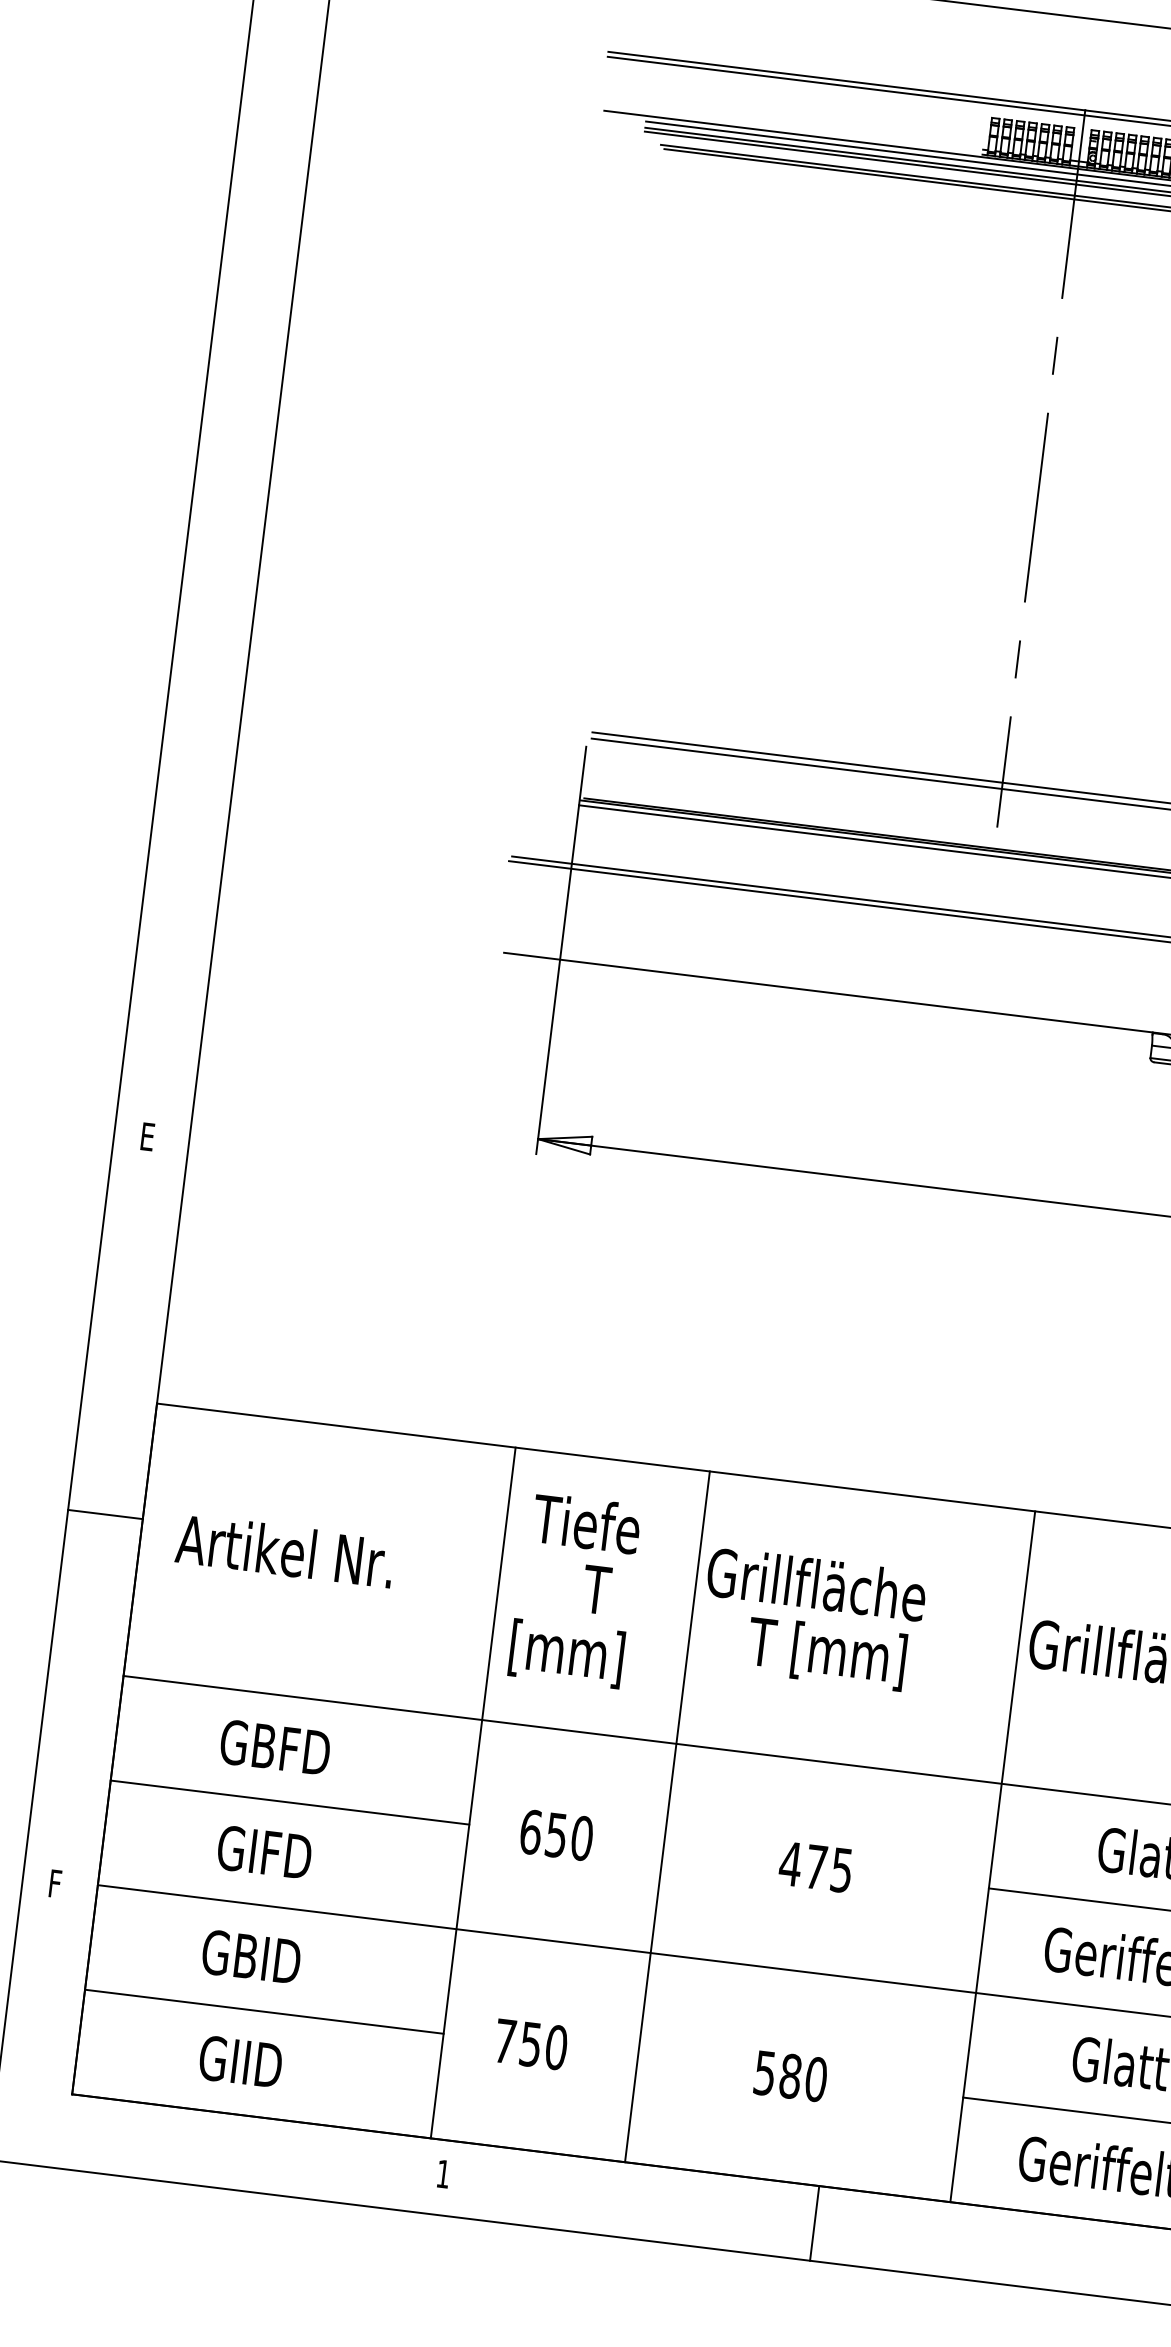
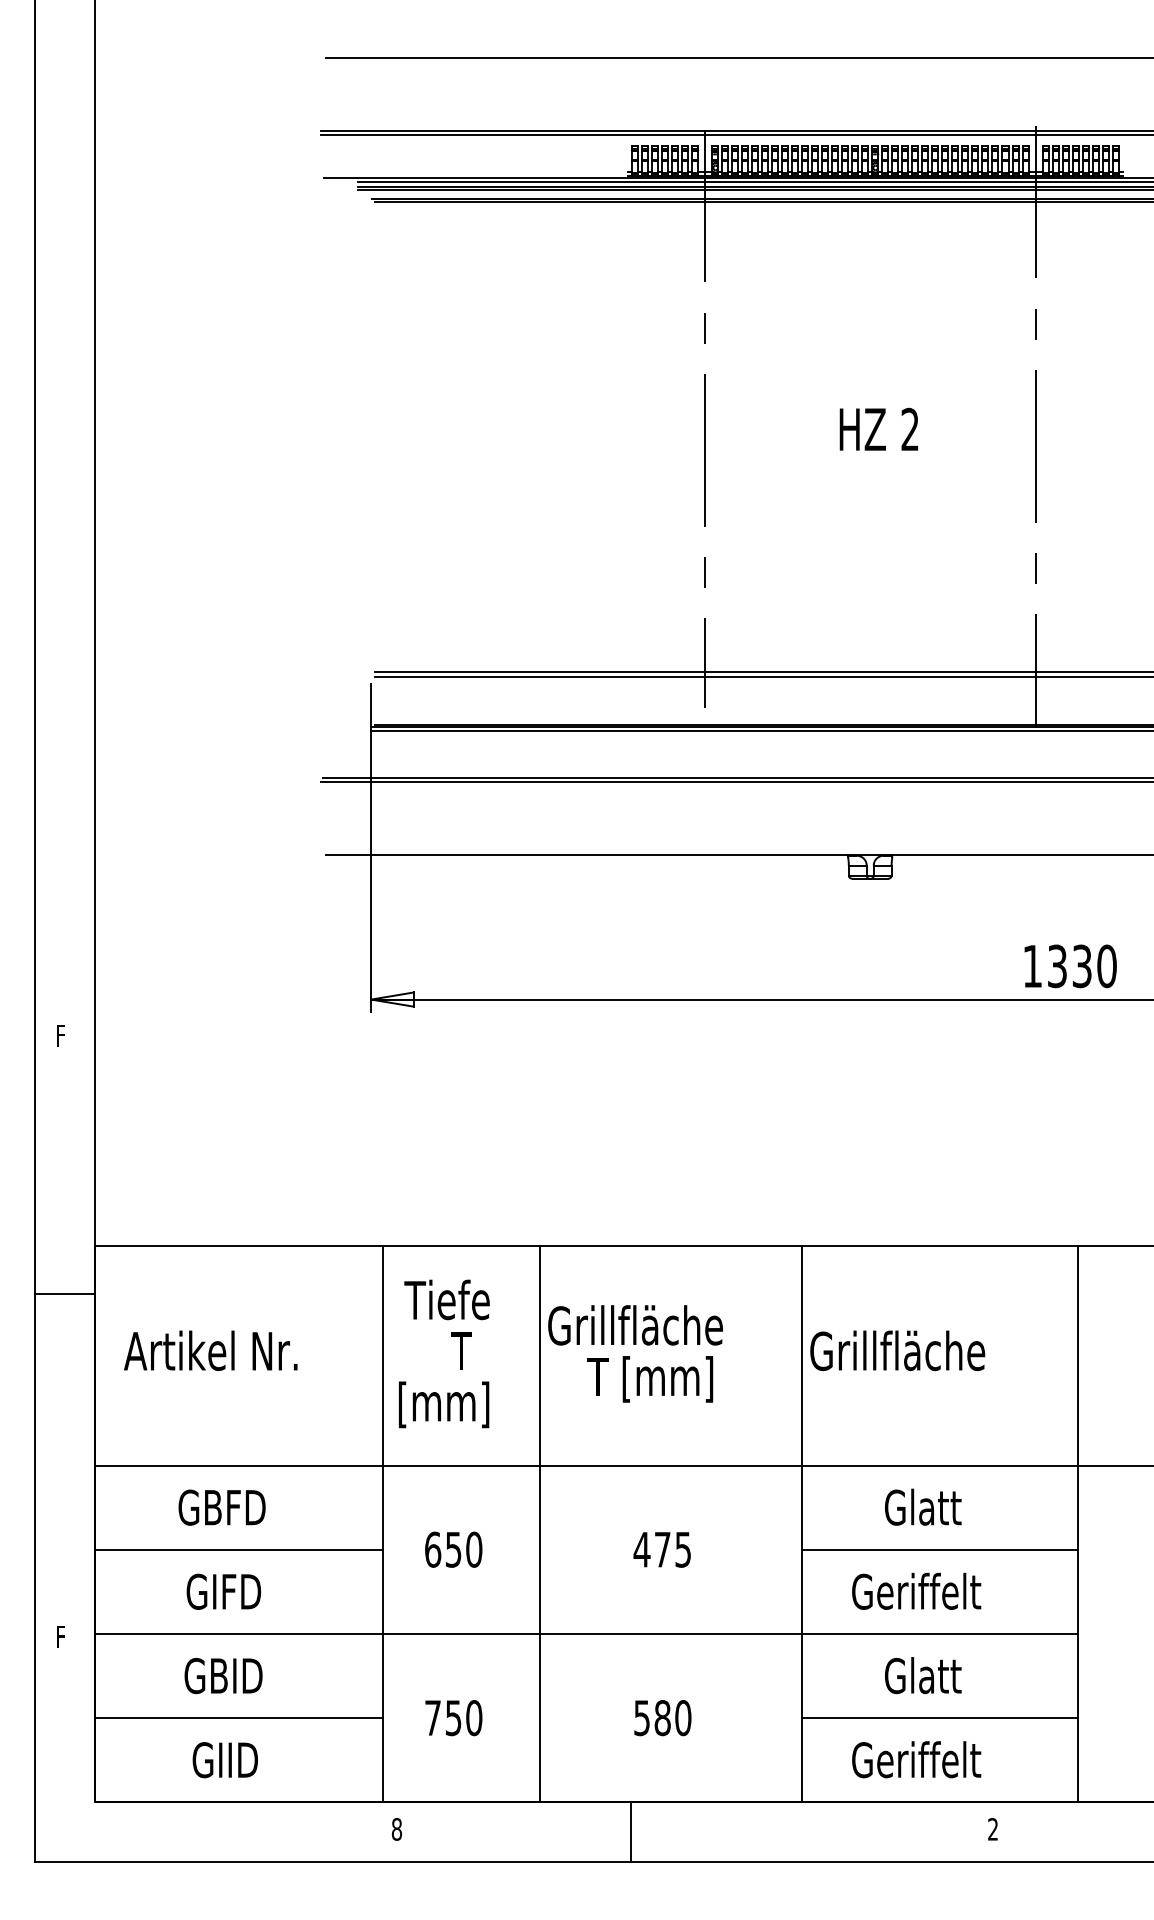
text: (149, 1136) -> (62, 1035), E -> F
line: (105, 1514) -> (64, 1294), moved
text: (442, 2174) -> (396, 1829), 1 -> 8
line: (815, 2223) -> (631, 1832), moved

